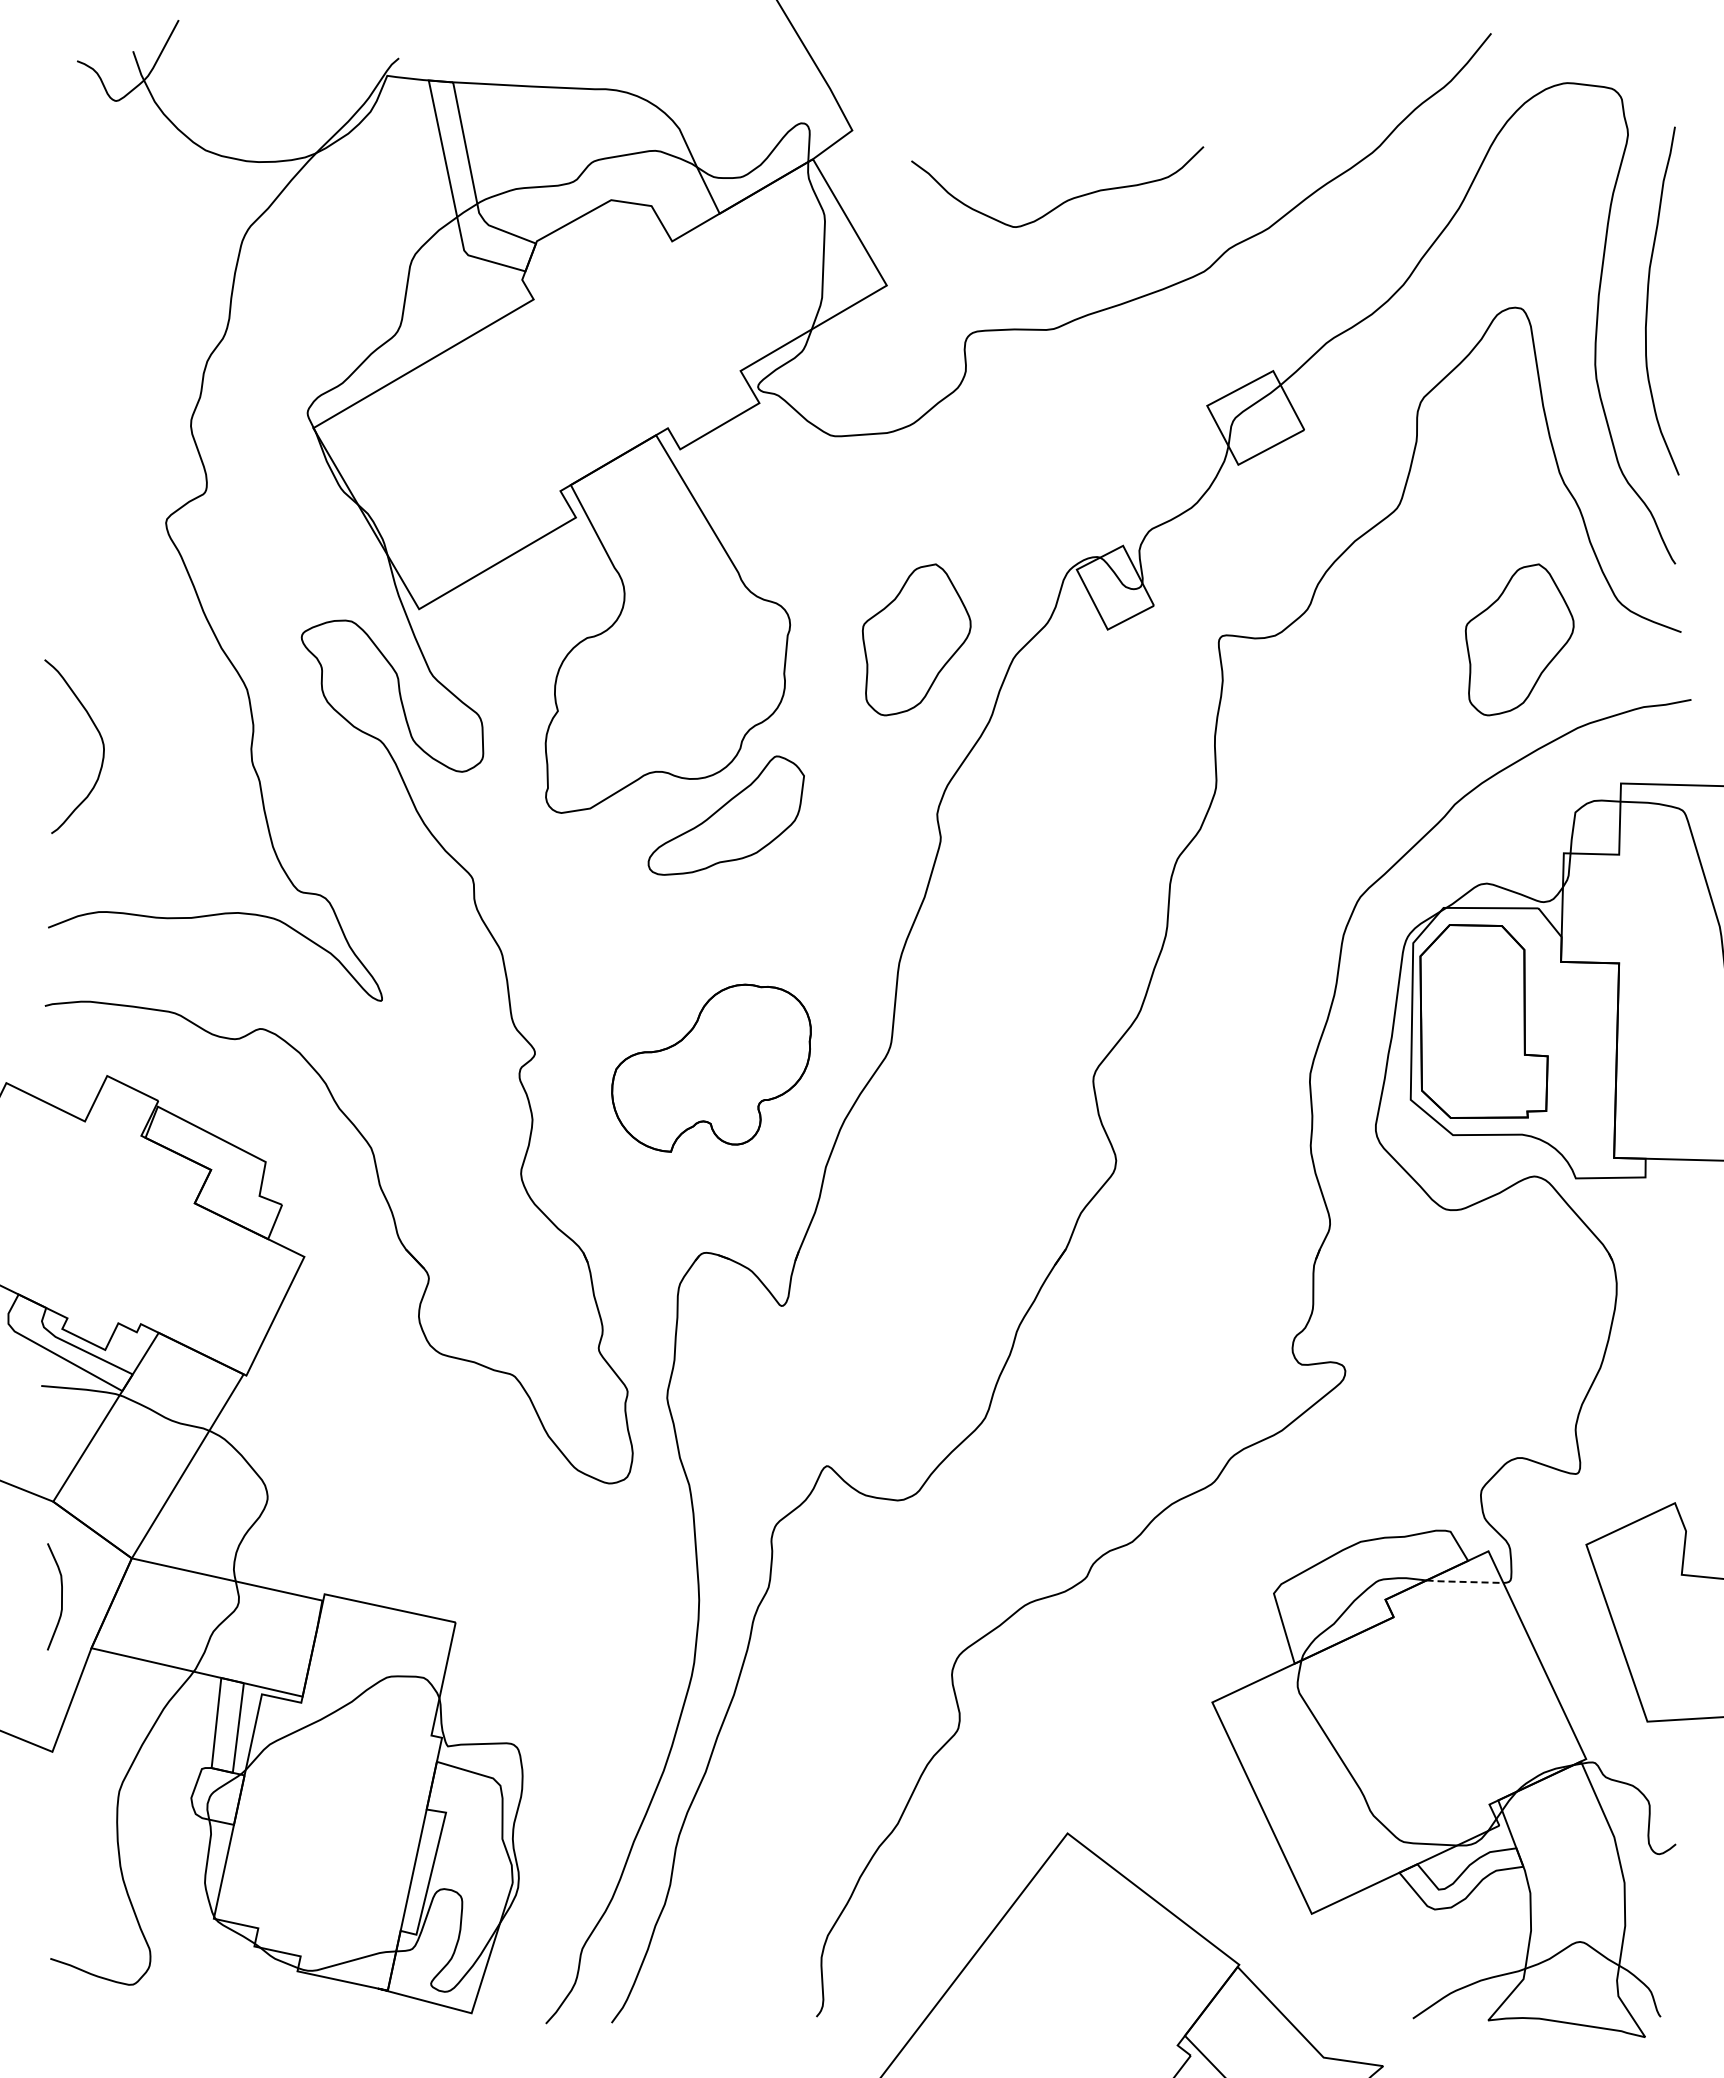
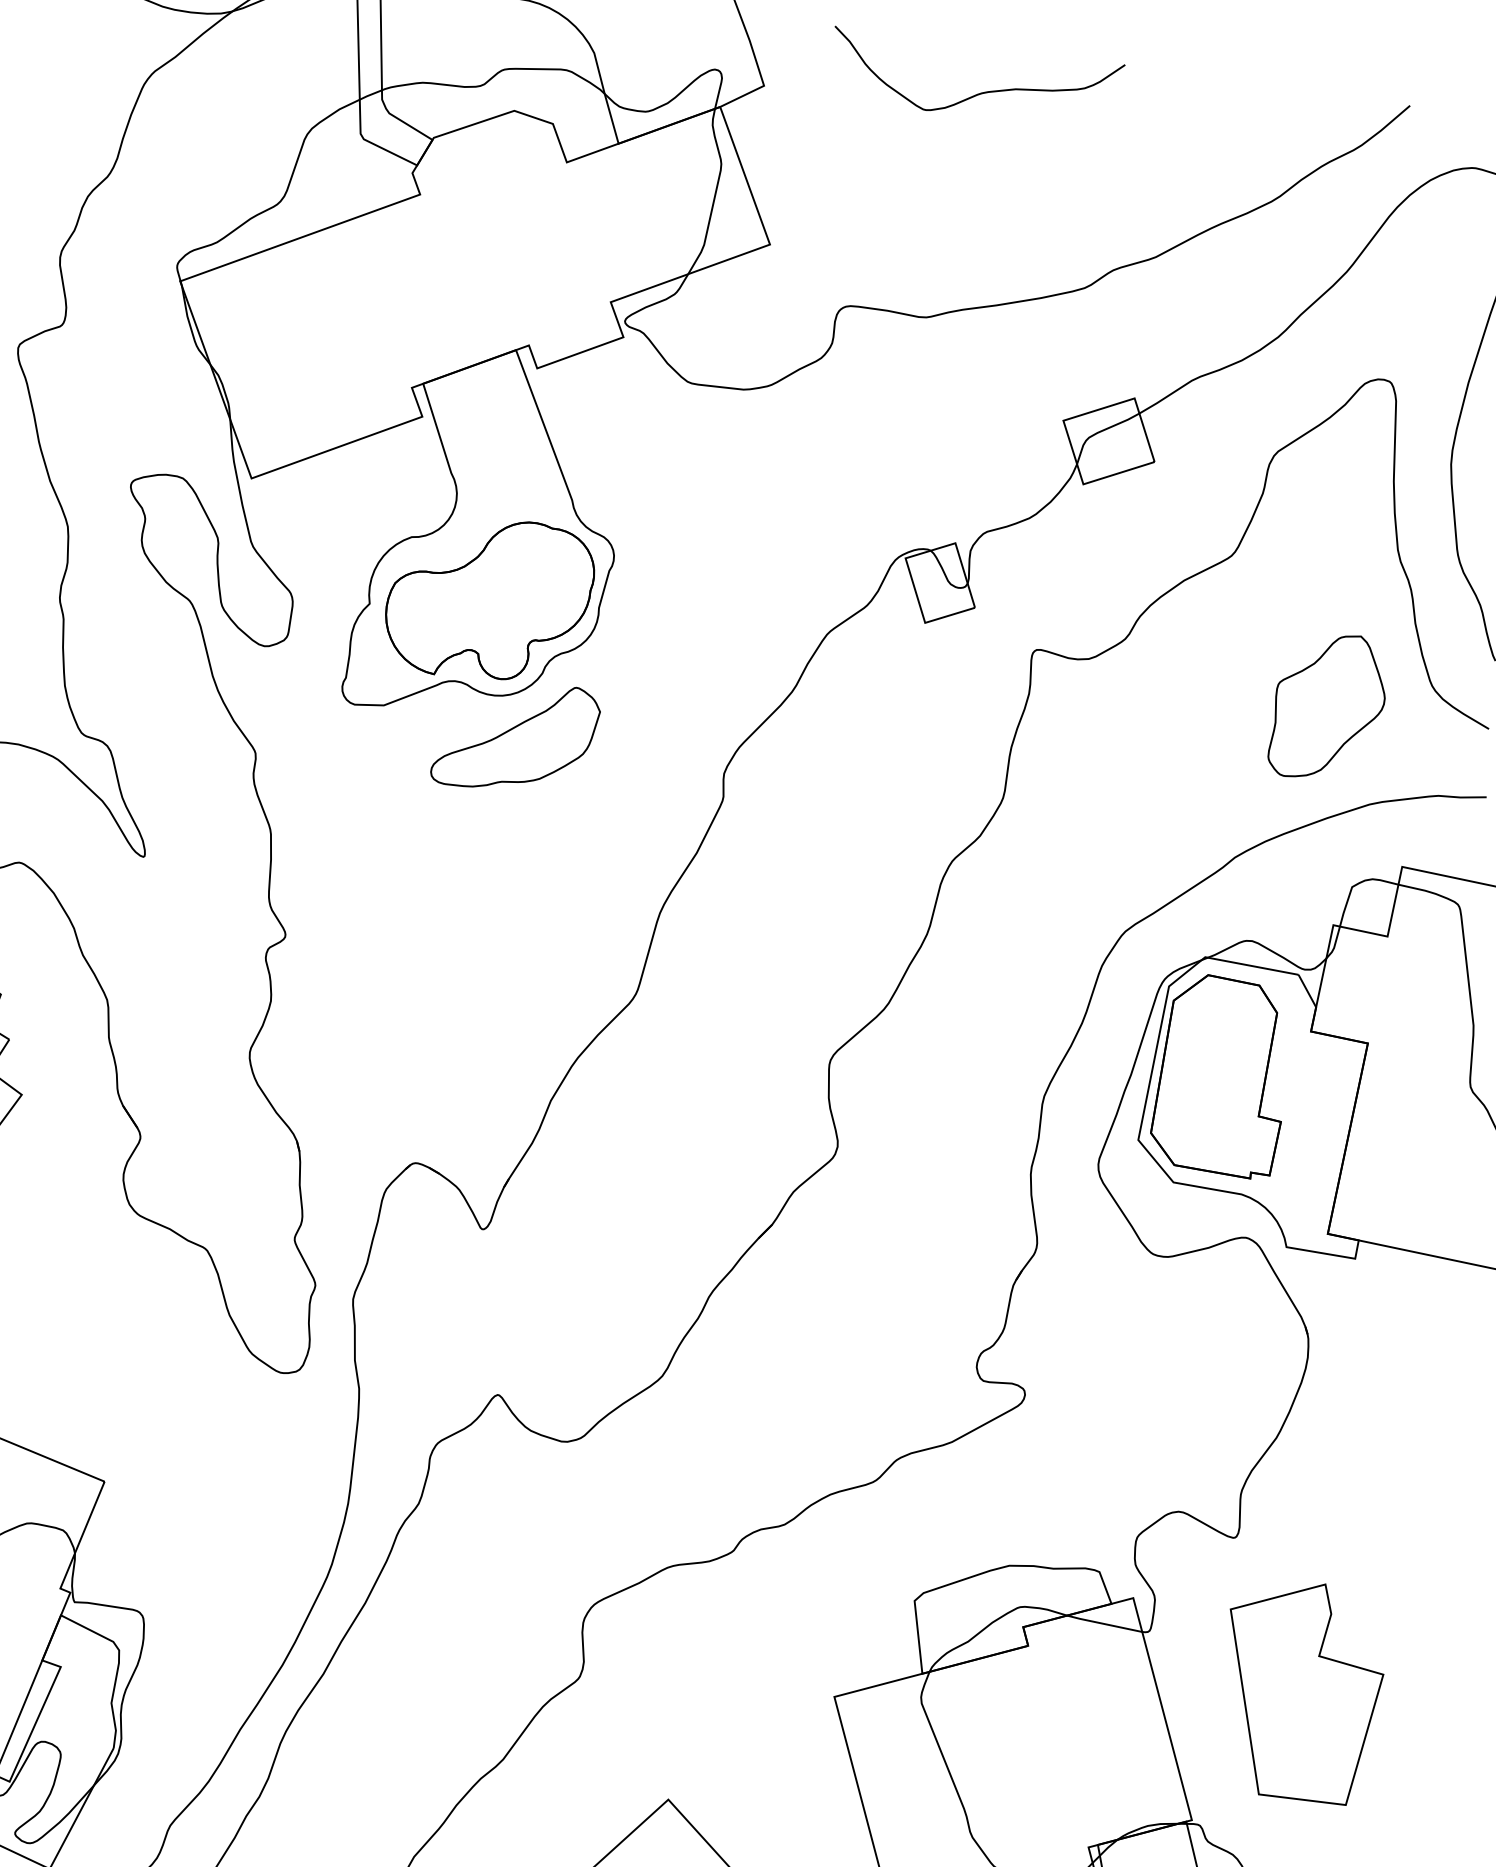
curve: (1065, 200) -> (979, 92), moved
part: (916, 639) -> (735, 598), removed
part: (711, 1067) -> (489, 598), moved
line: (1464, 1581) -> (1104, 1623), dashed -> solid

